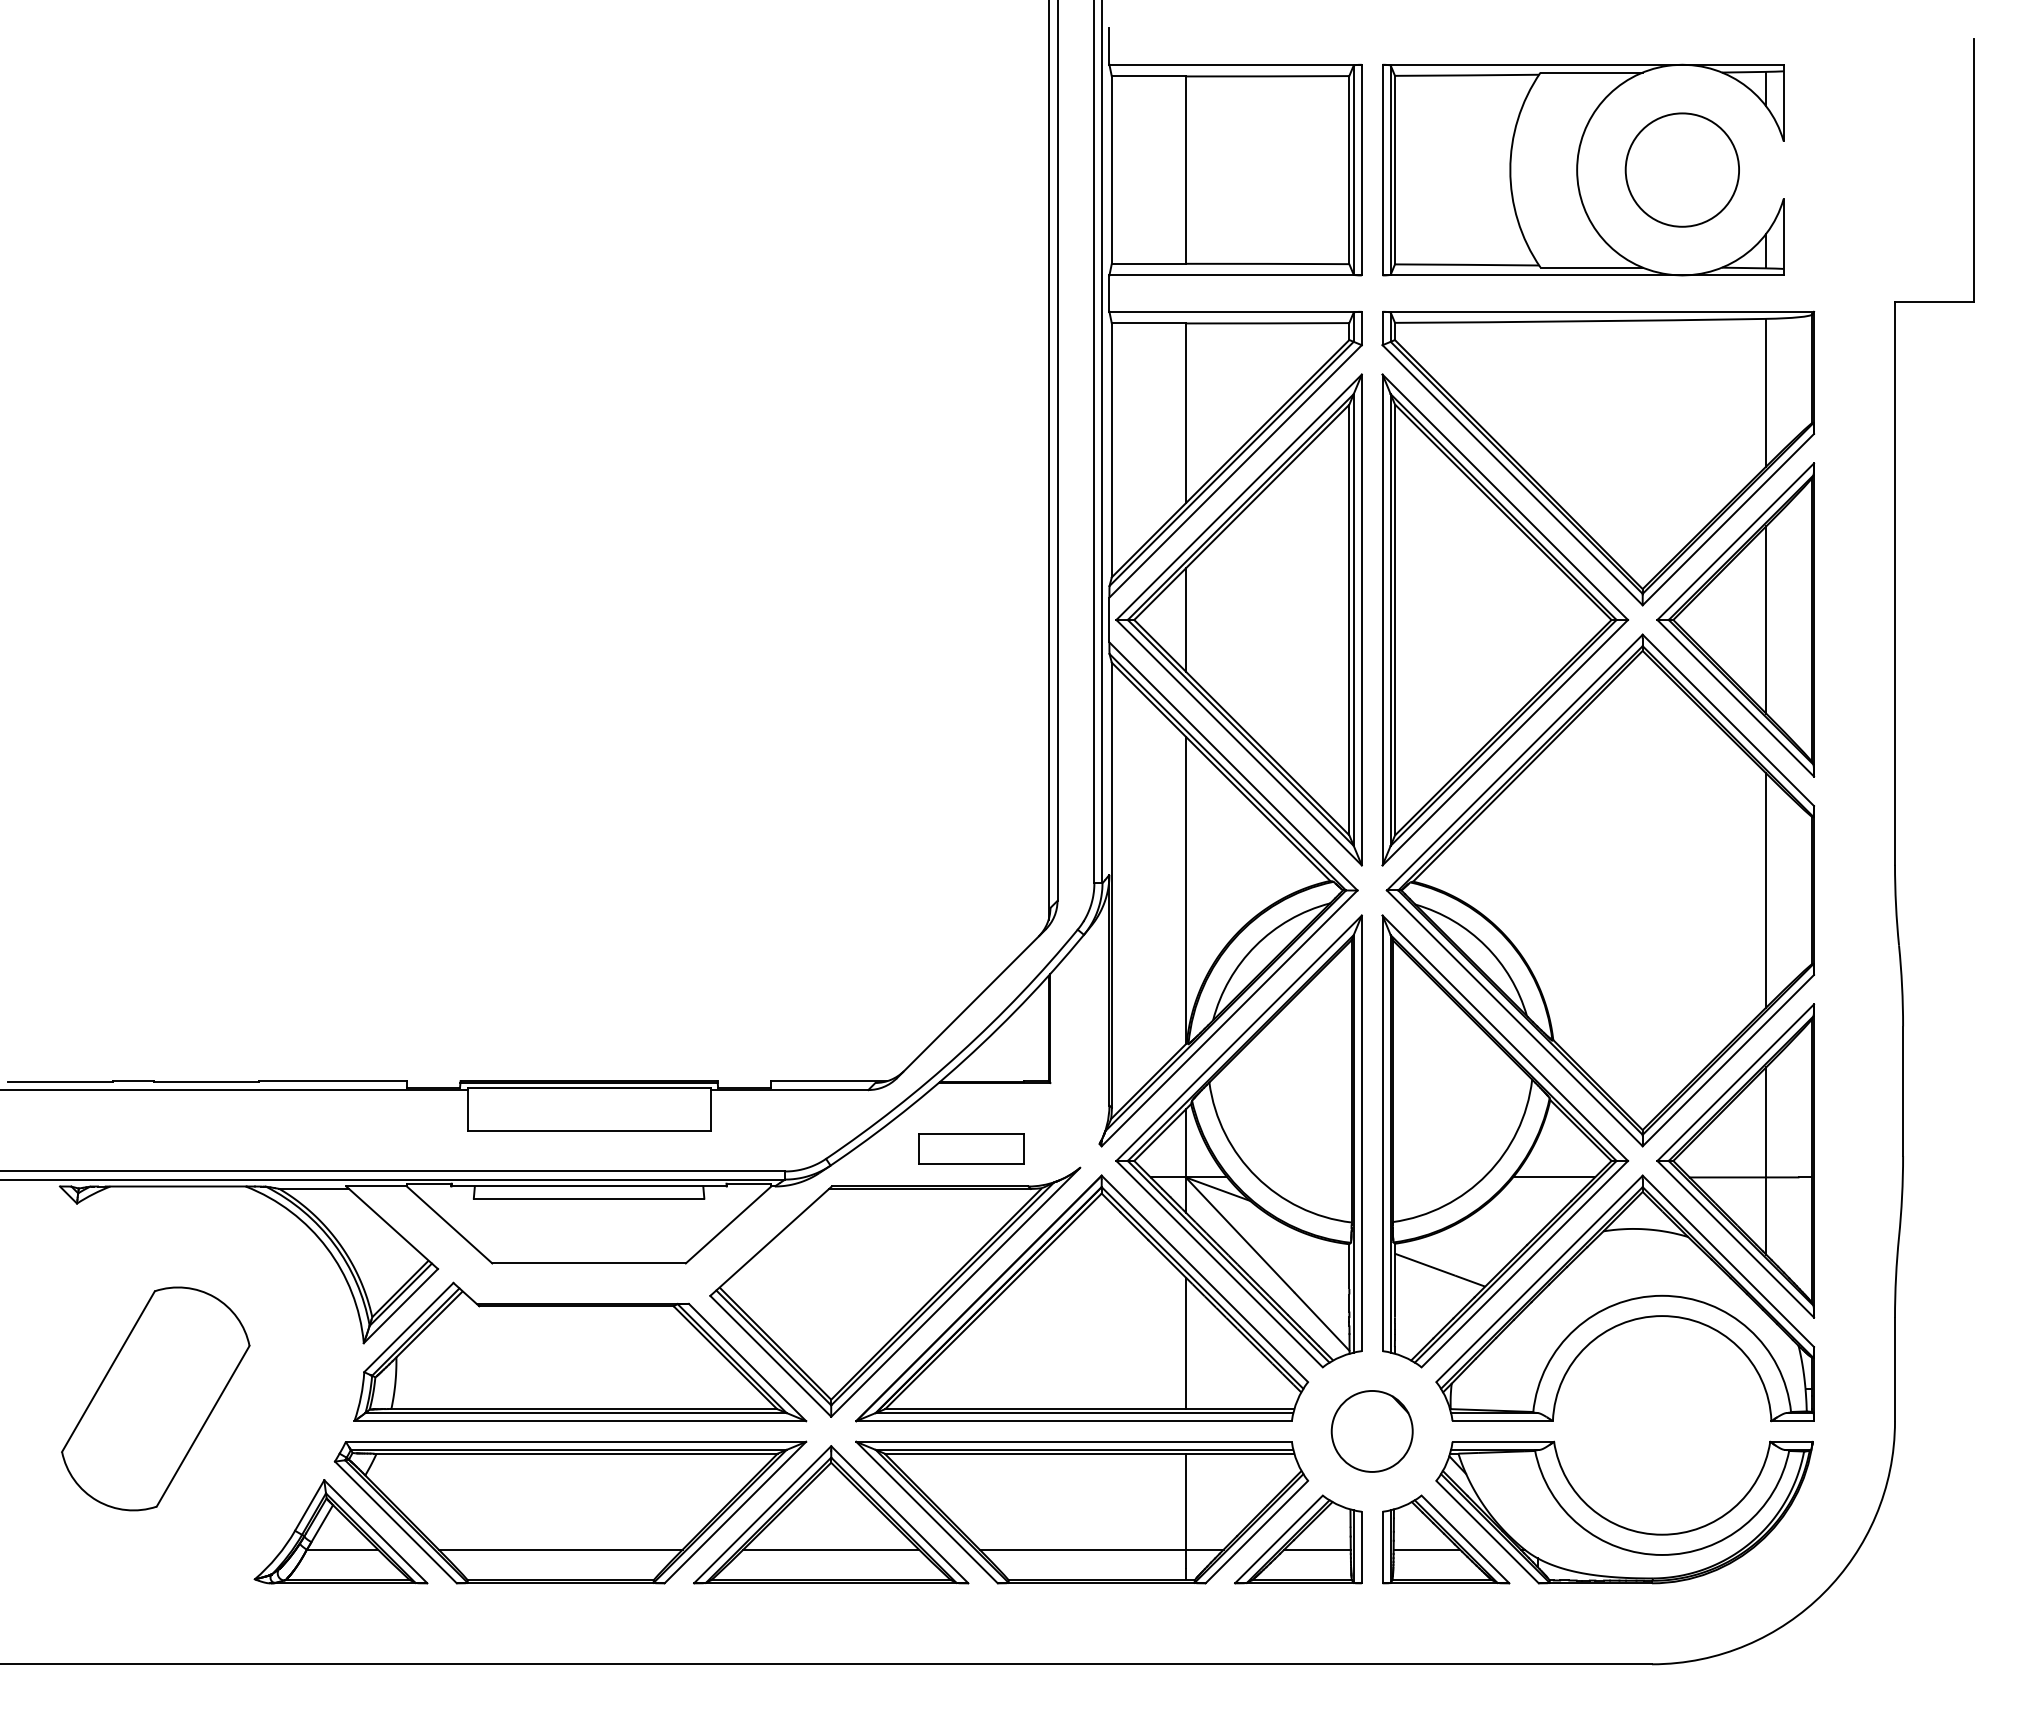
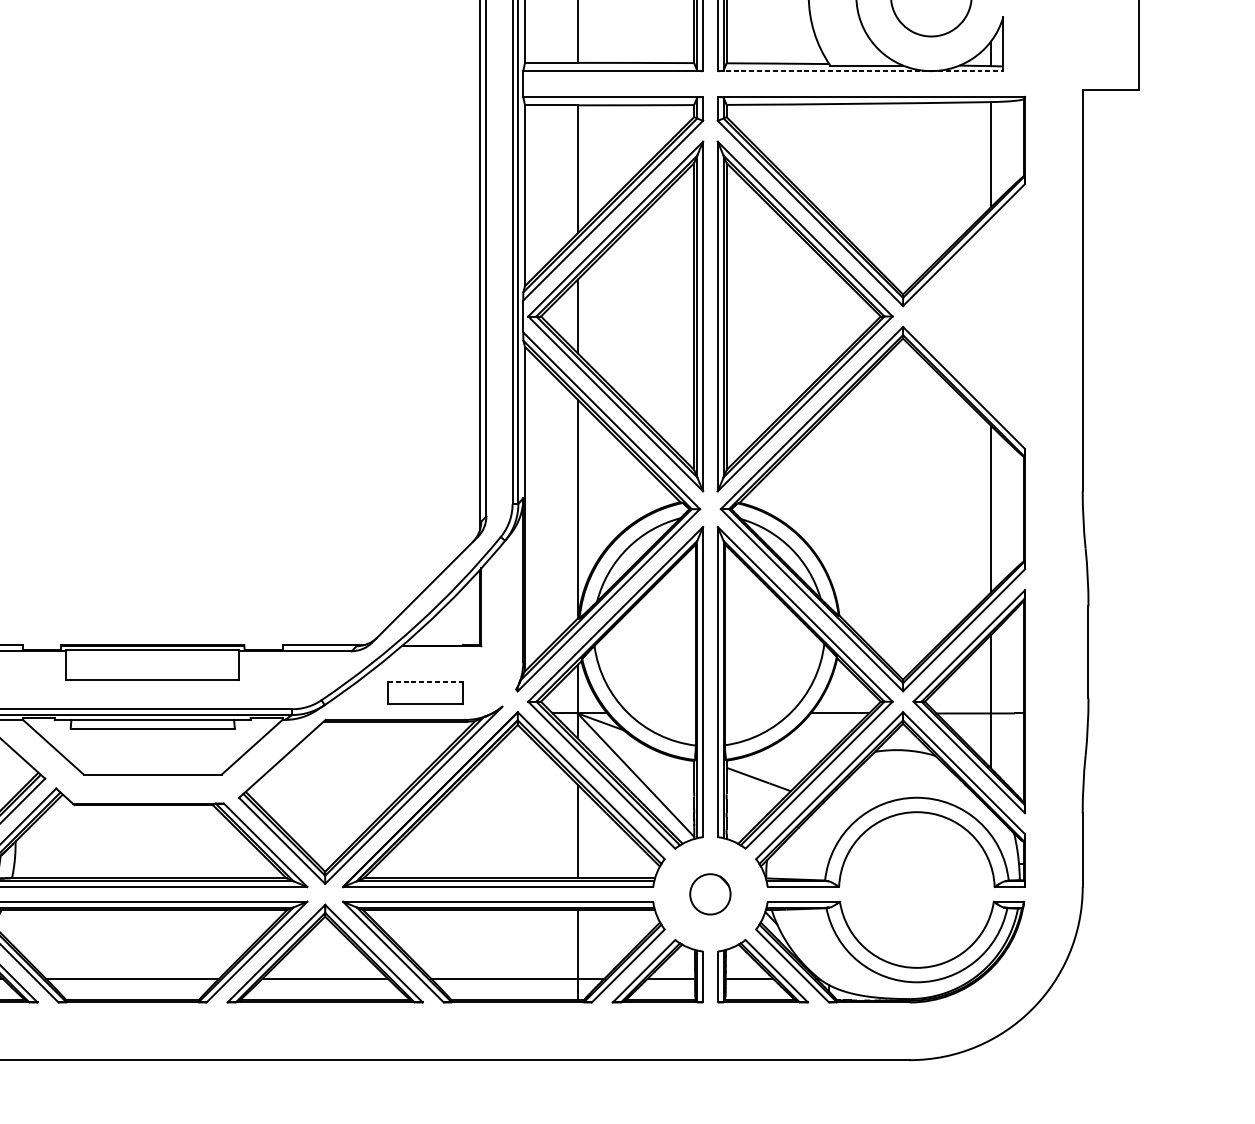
line: (1583, 275) -> (860, 71), solid -> dashed
part: (1735, 619) -> (969, 316), removed
line: (971, 1133) -> (425, 682), solid -> dashed
part: (1371, 1431) -> (709, 894), size x0.7

